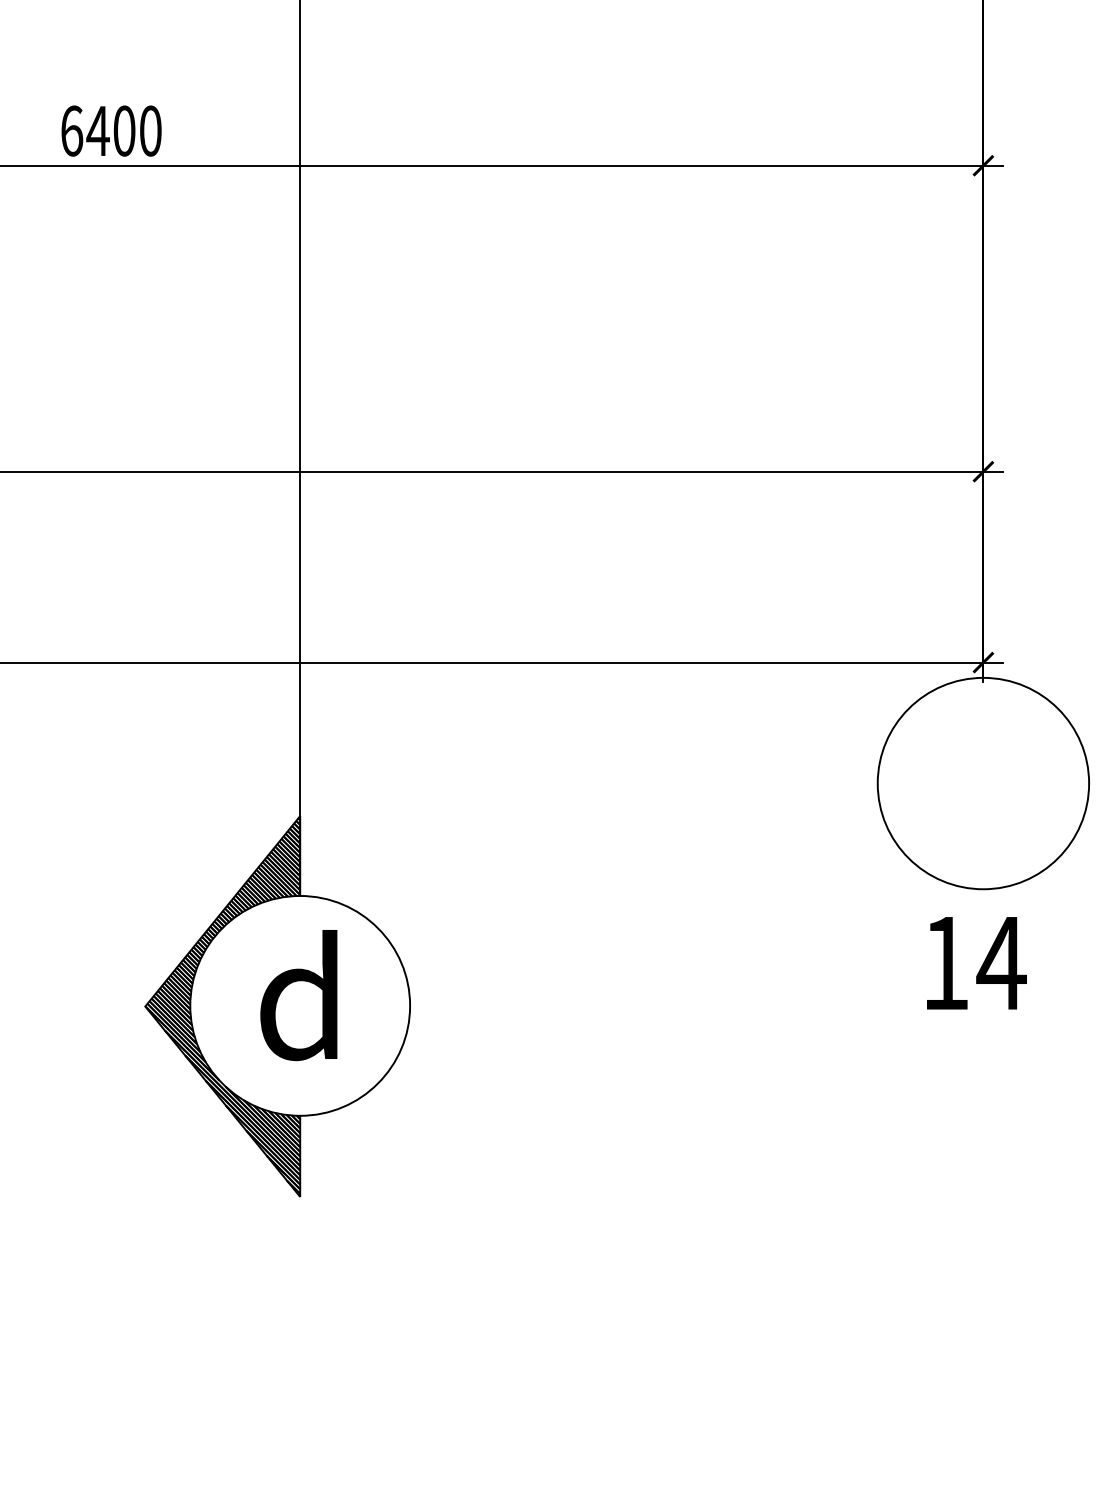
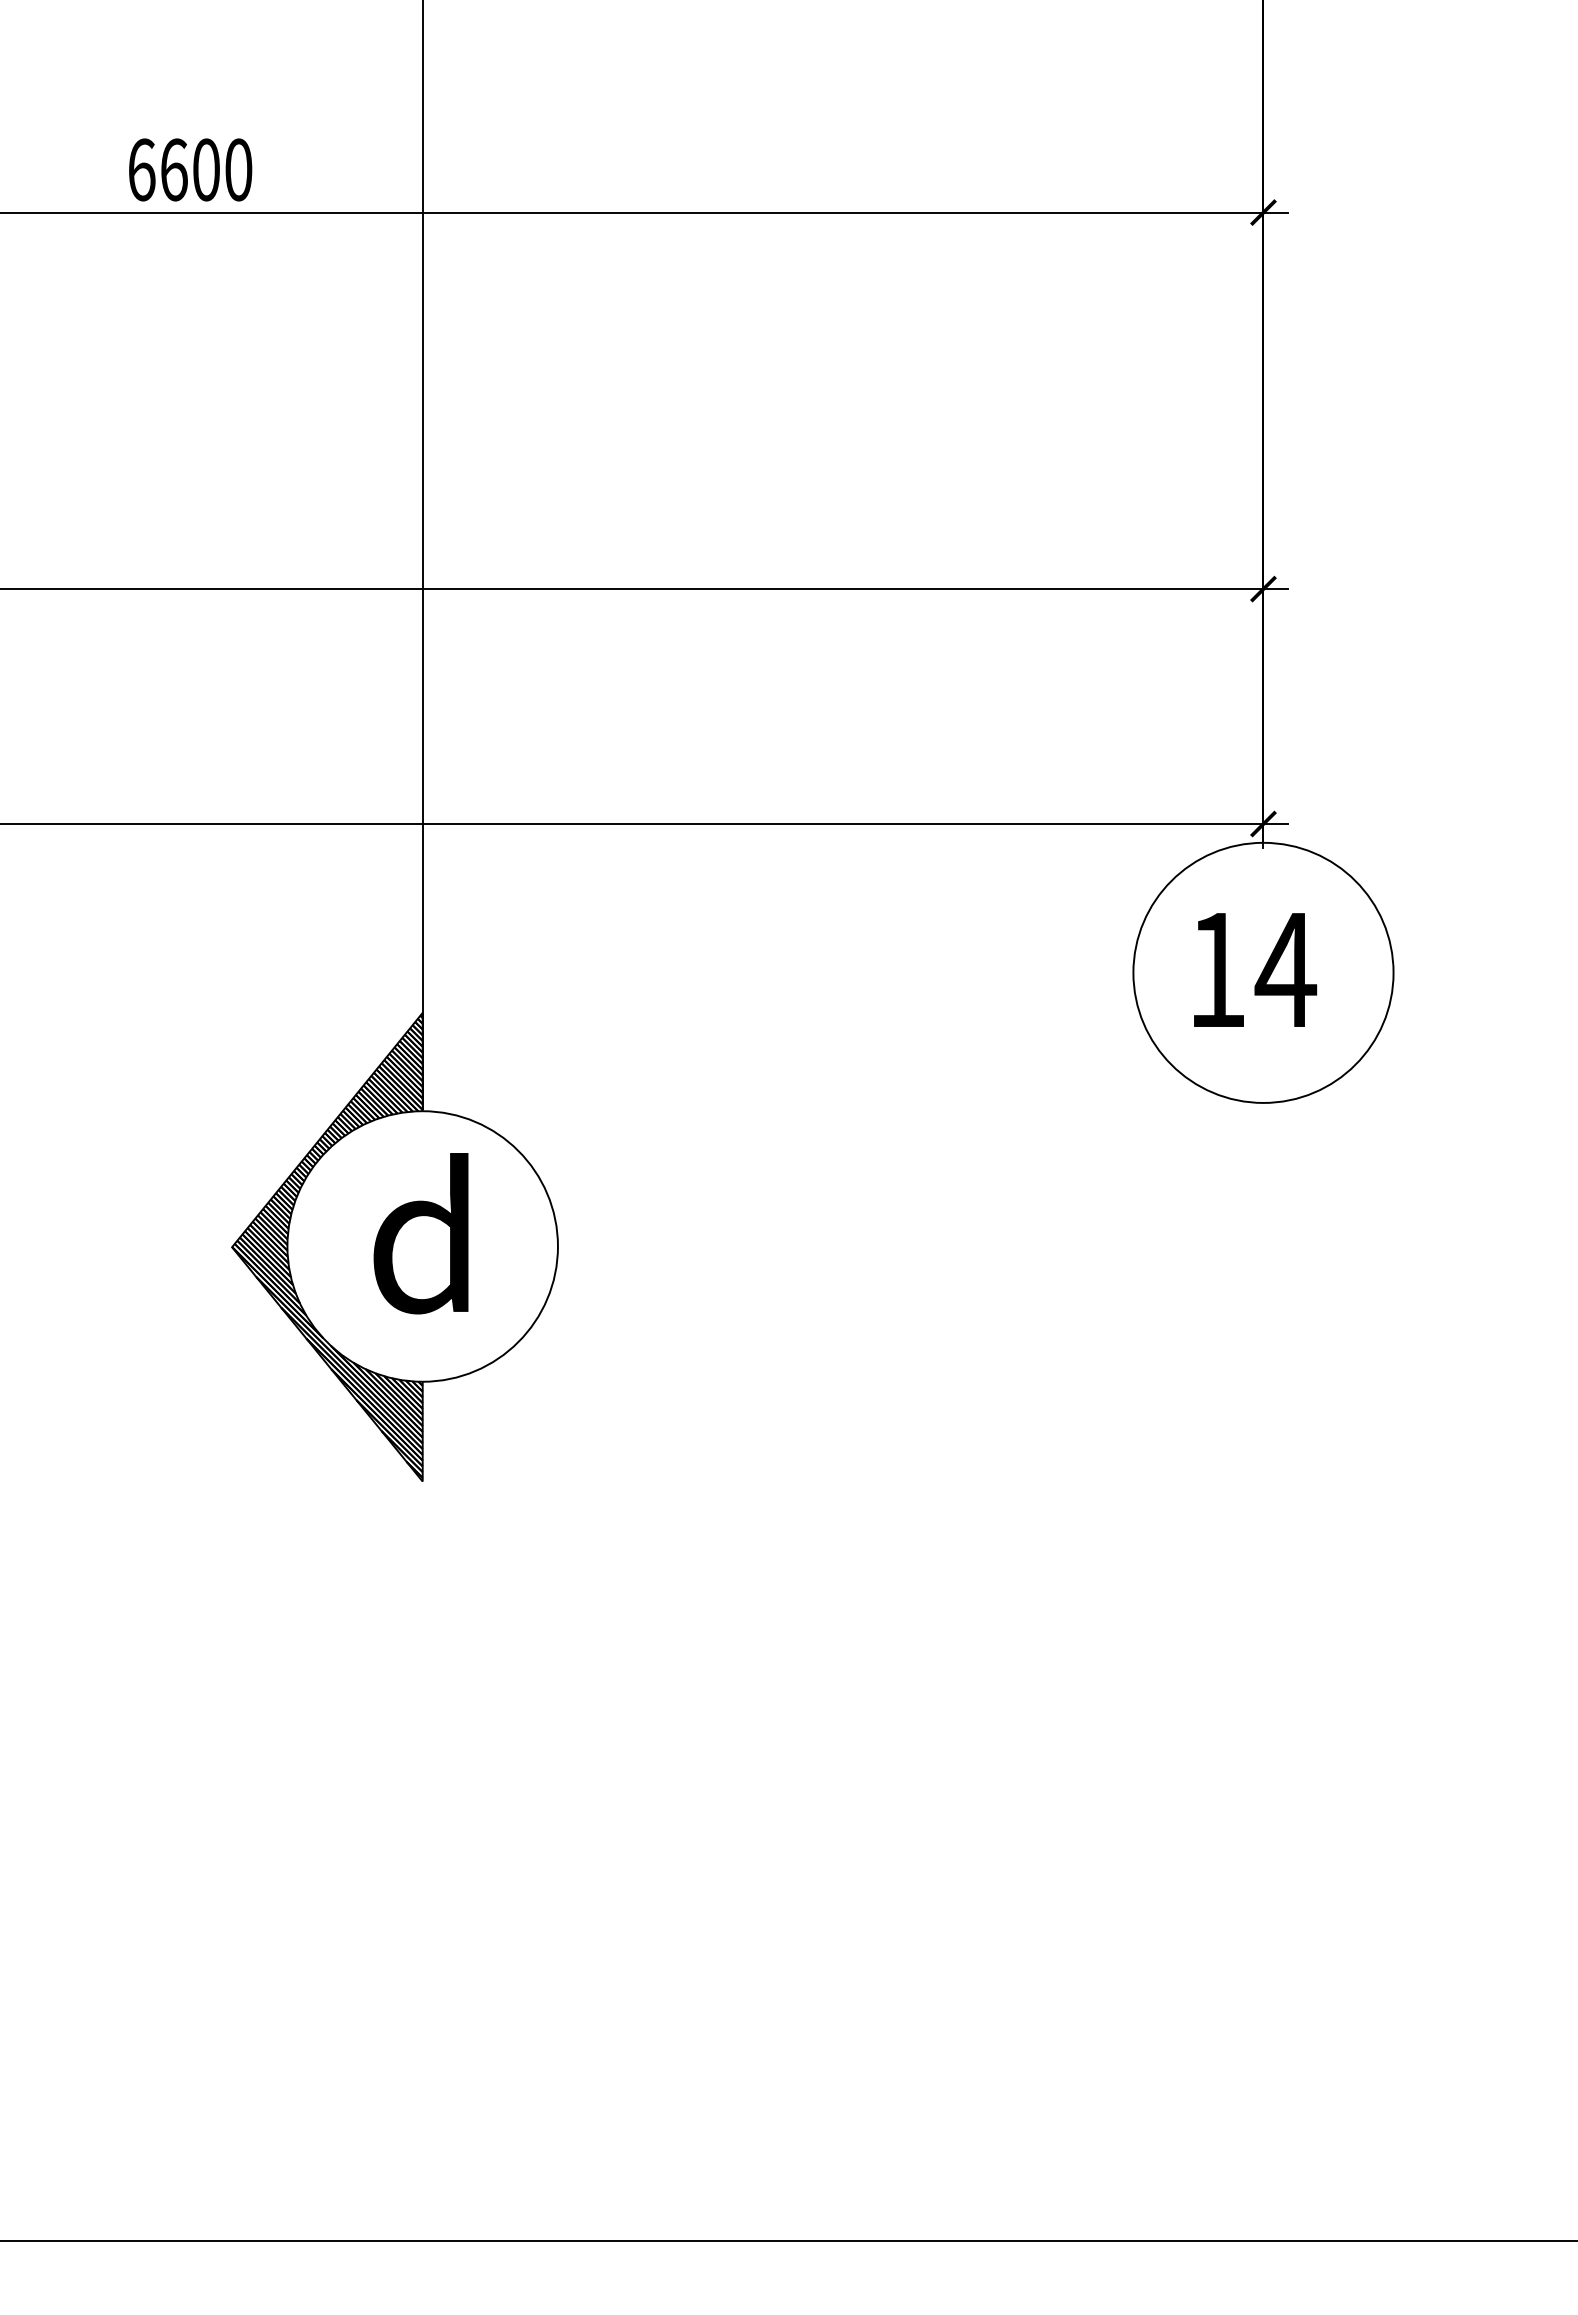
text: (97, 130) -> (173, 169), 6400 -> 6600
text: (976, 962) -> (1255, 969), moved

